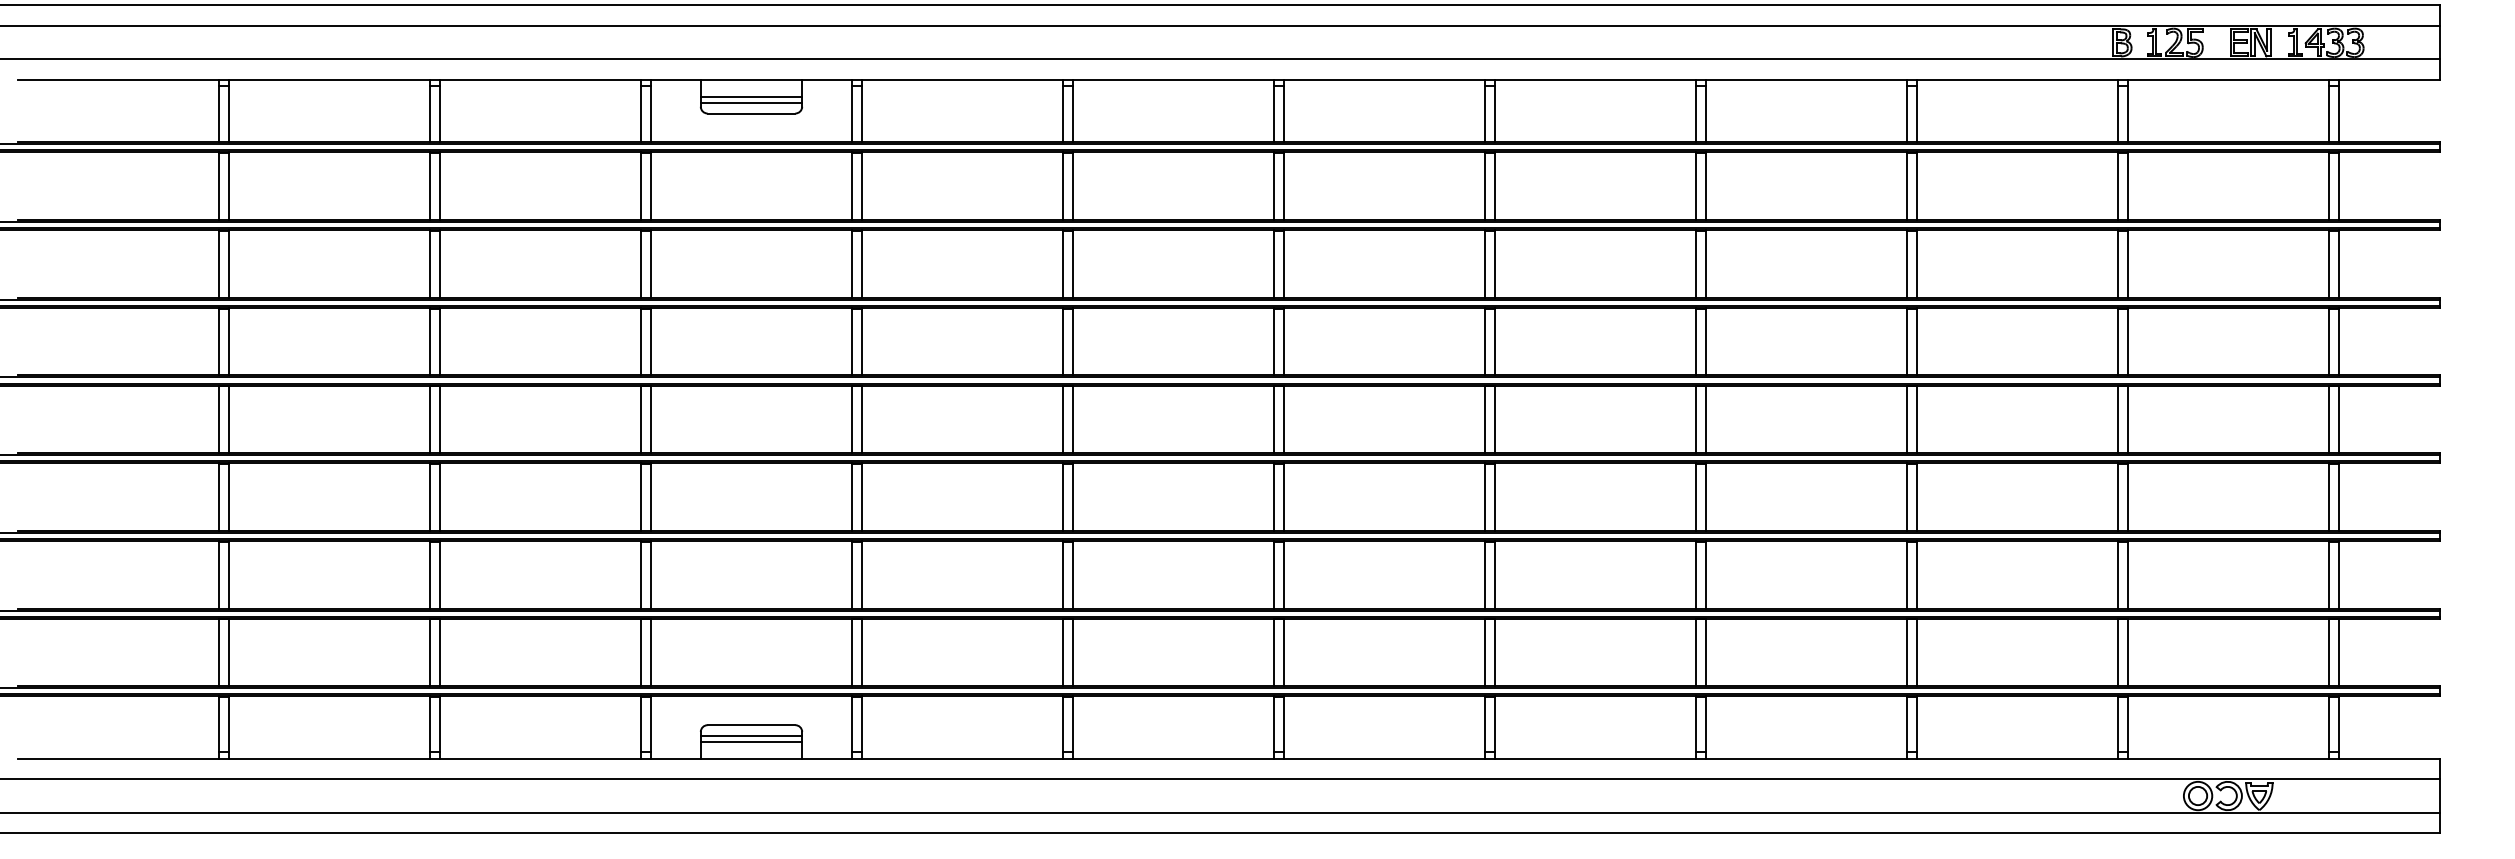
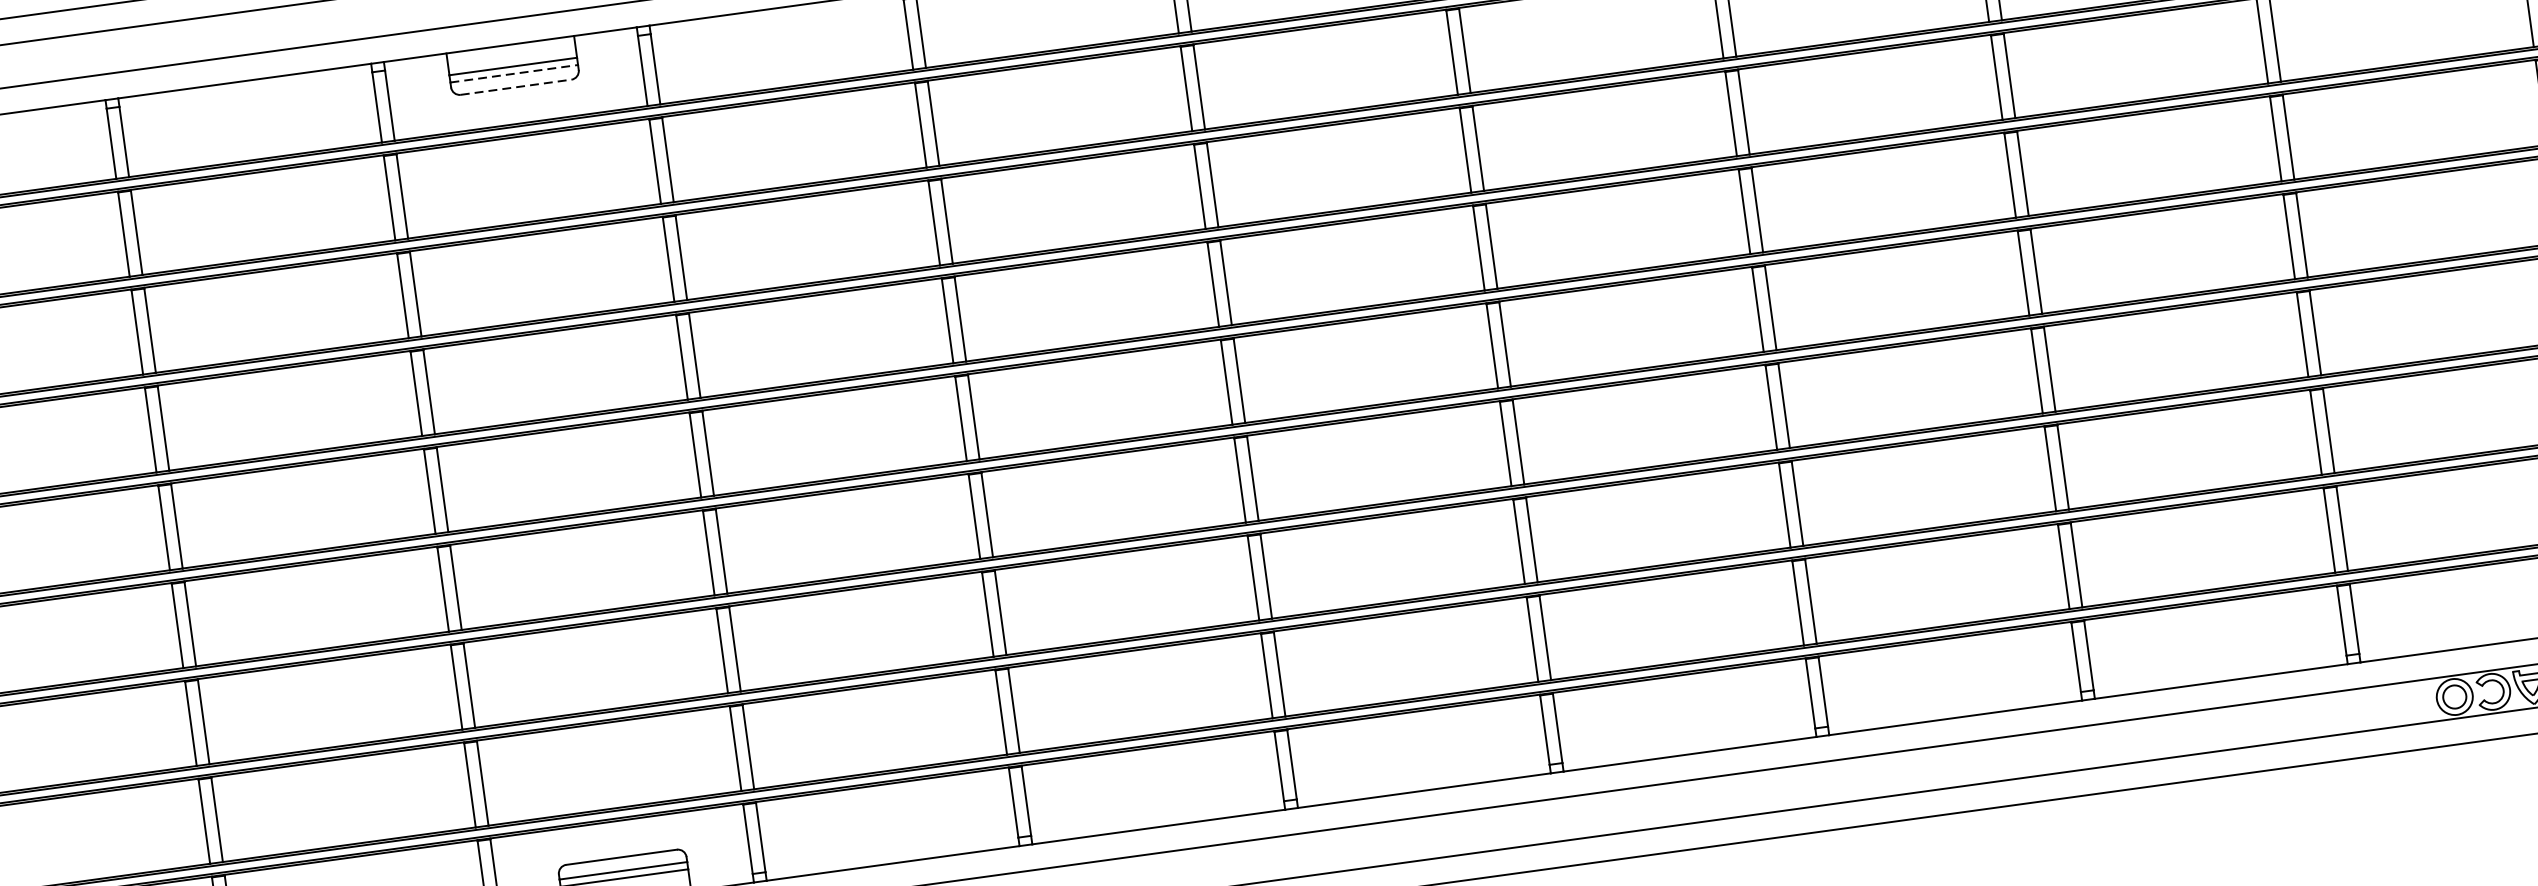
line: (751, 102) -> (514, 73), solid -> dashed
line: (751, 113) -> (516, 87), solid -> dashed

